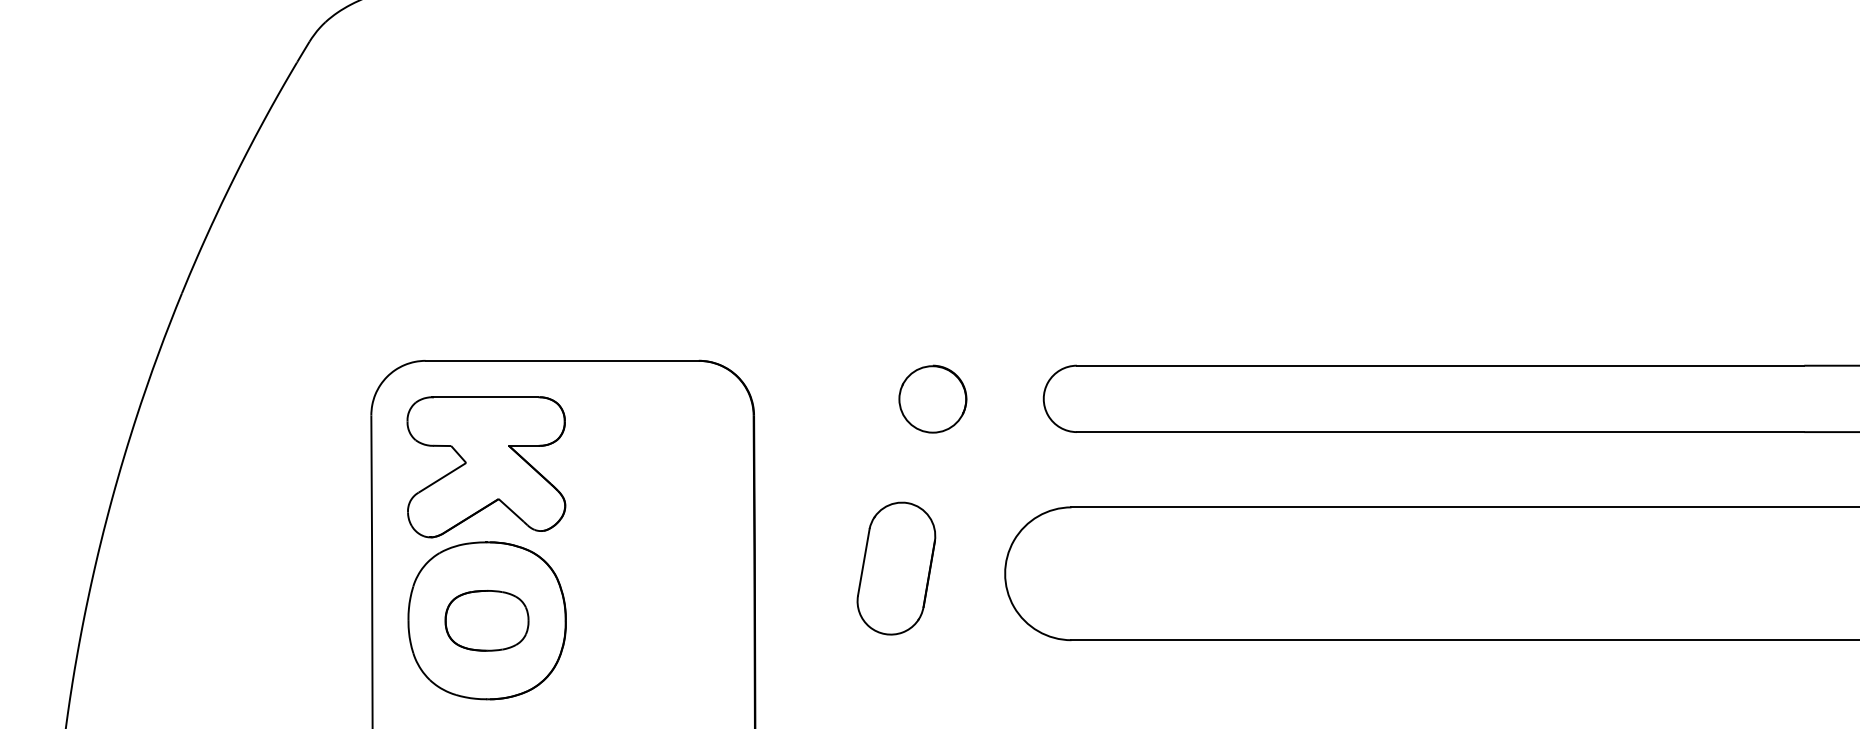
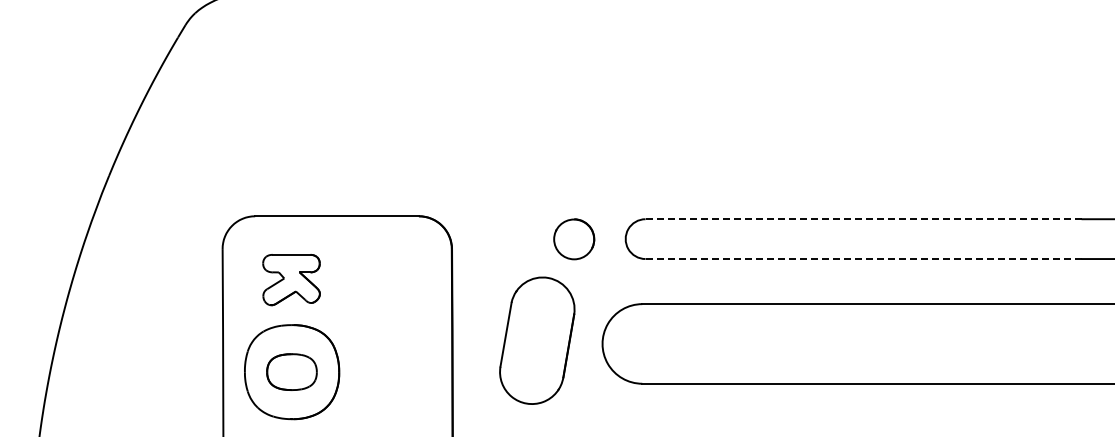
line: (1440, 366) -> (863, 219), solid -> dashed
part: (933, 399) -> (574, 239), moved
line: (1440, 432) -> (863, 259), solid -> dashed
part: (486, 466) -> (291, 279), size x0.6
part: (896, 568) -> (537, 340), size x1.6

